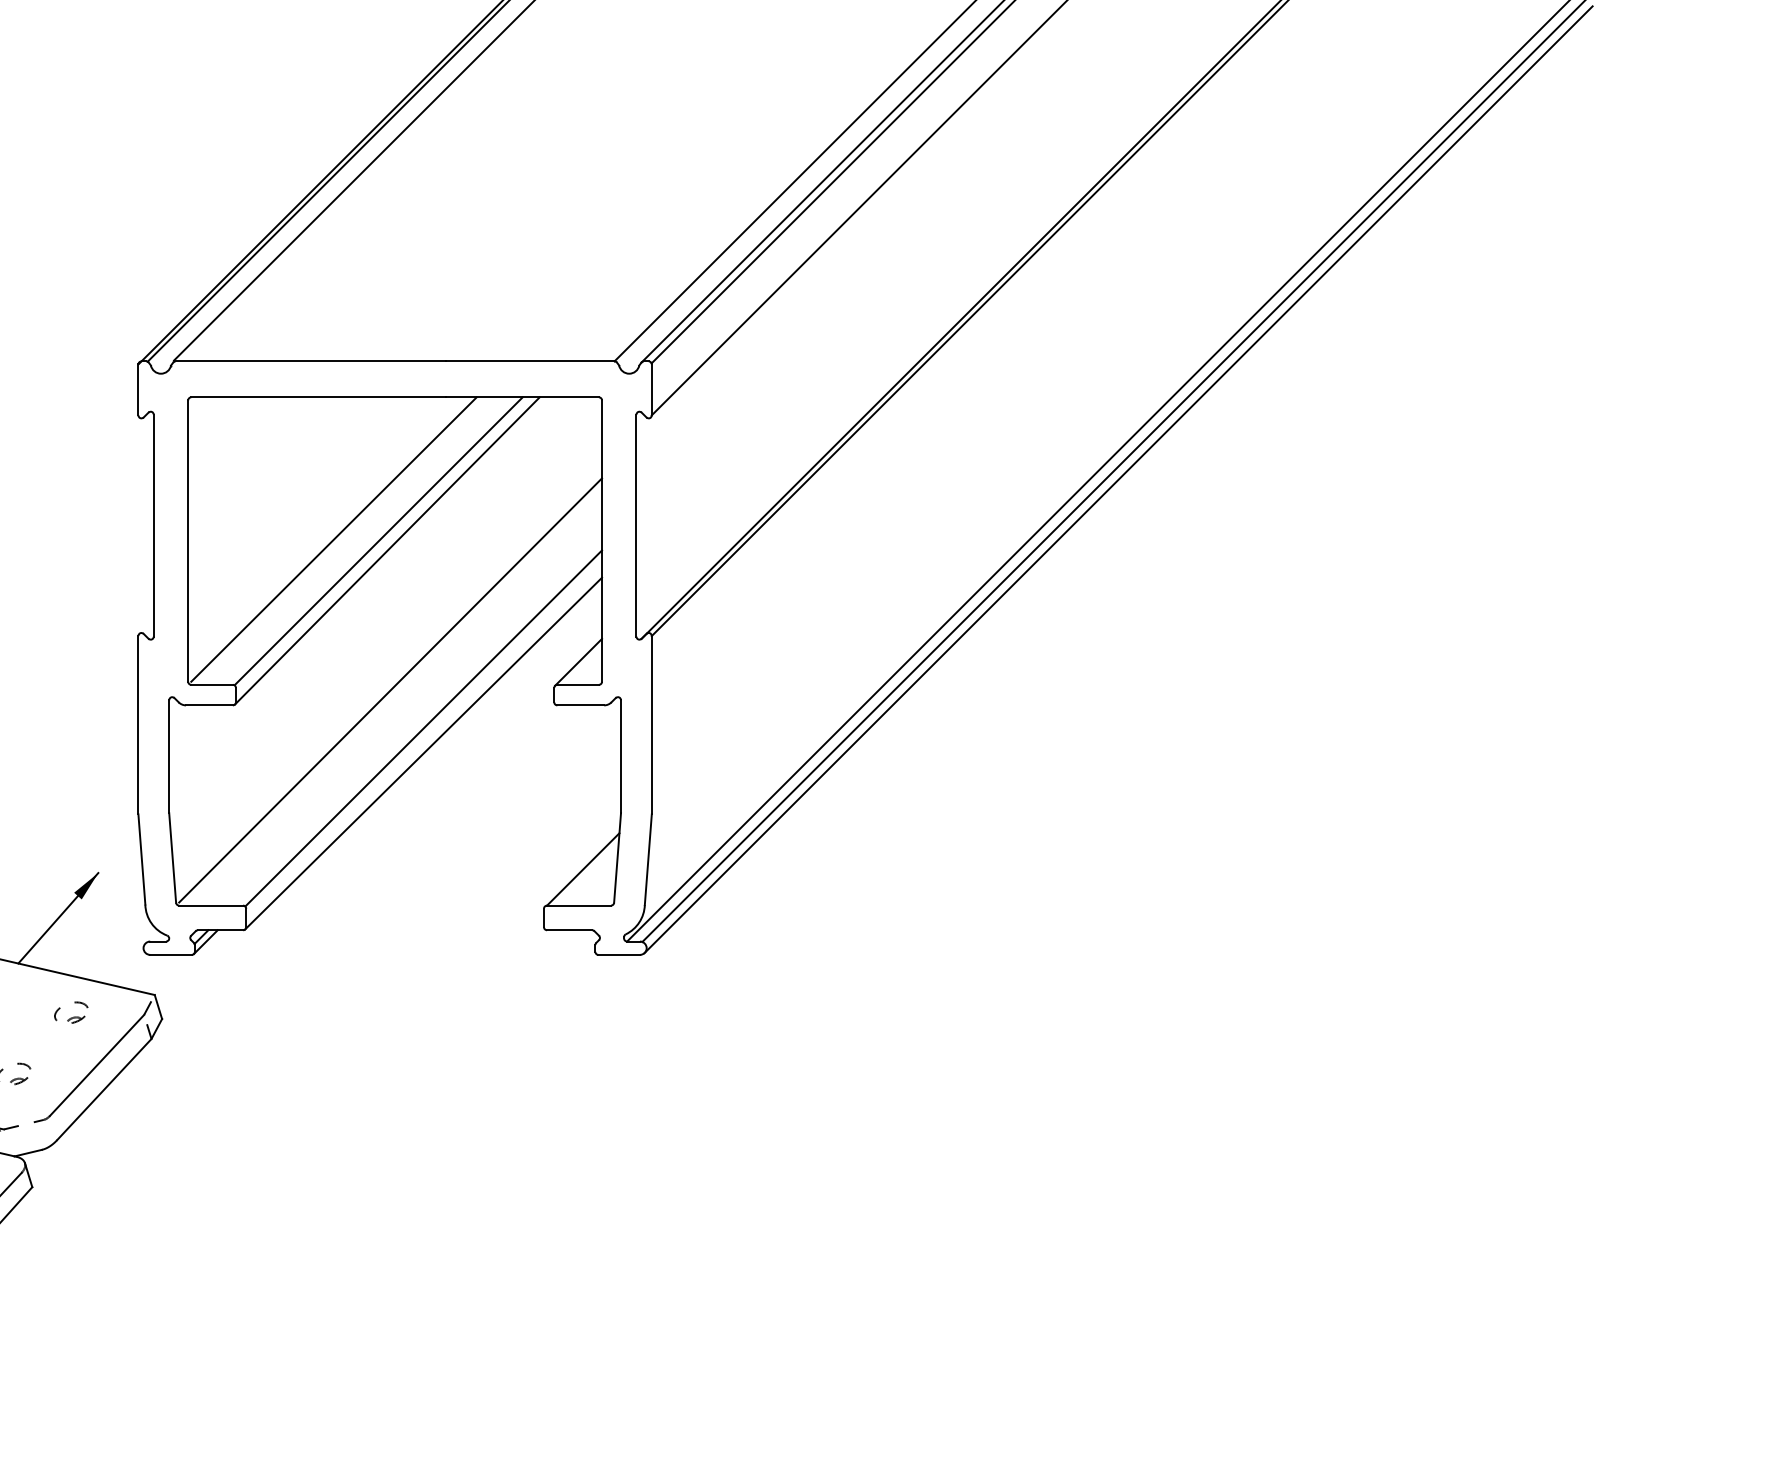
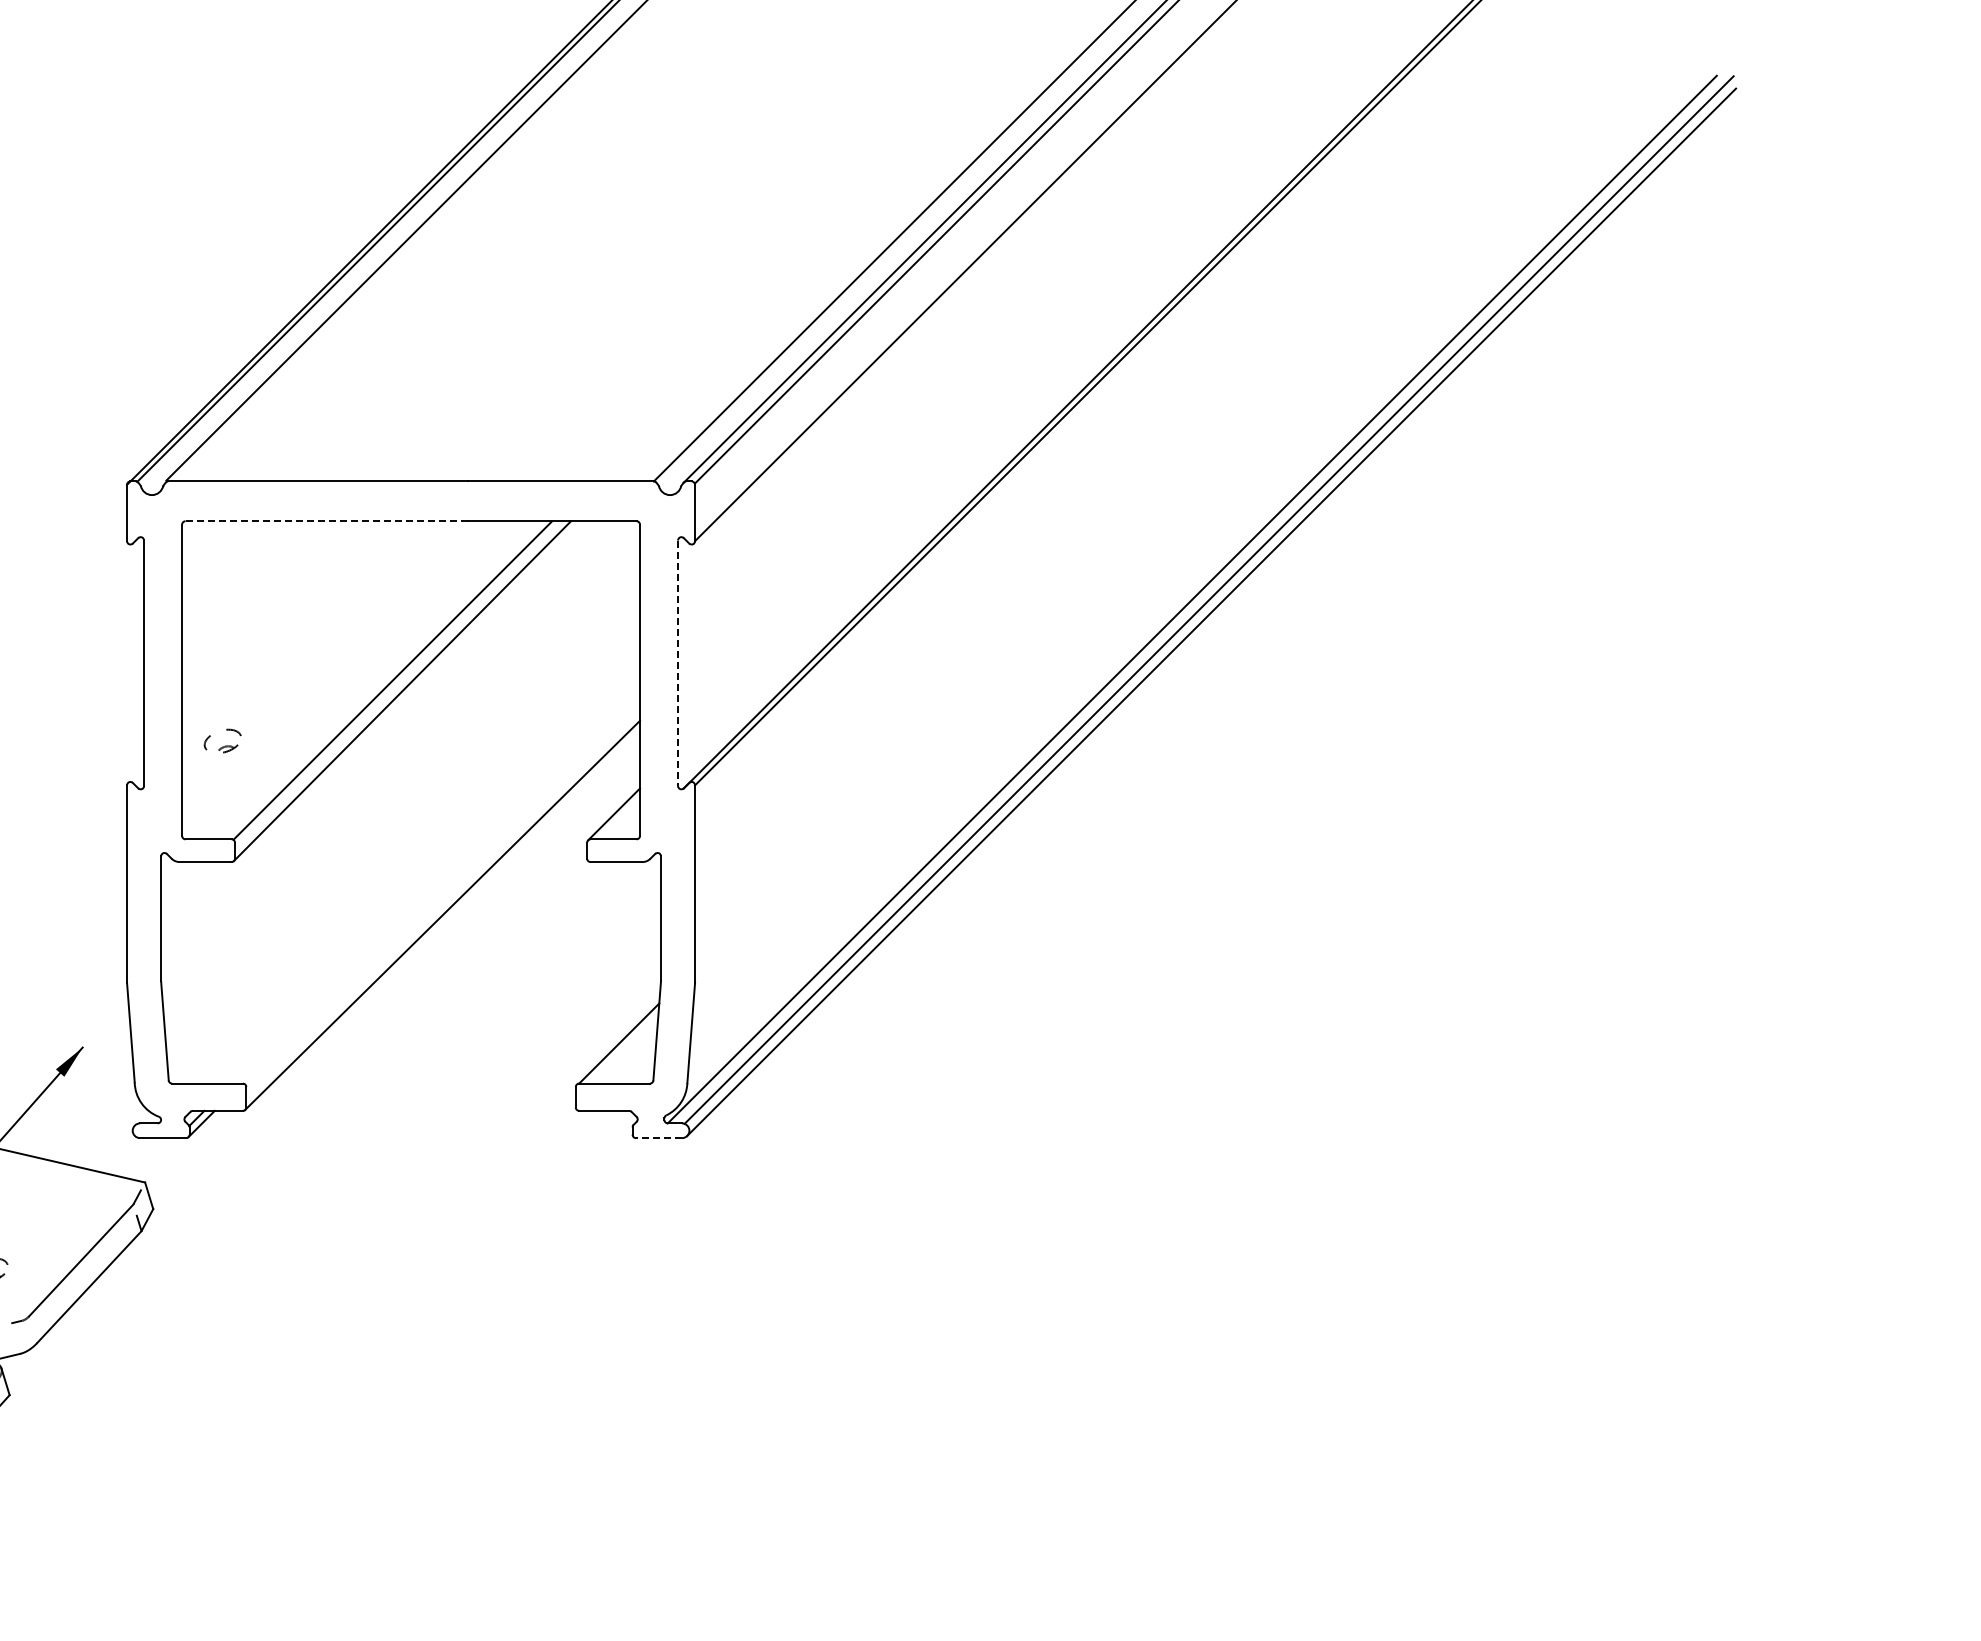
line: (318, 397) -> (326, 521), solid -> dashed
line: (636, 525) -> (678, 663), solid -> dashed
line: (334, 539) -> (343, 678), removed
line: (390, 690) -> (405, 845), removed
line: (423, 728) -> (442, 887), removed
line: (618, 955) -> (658, 1138), solid -> dashed
part: (71, 1012) -> (222, 740), moved

